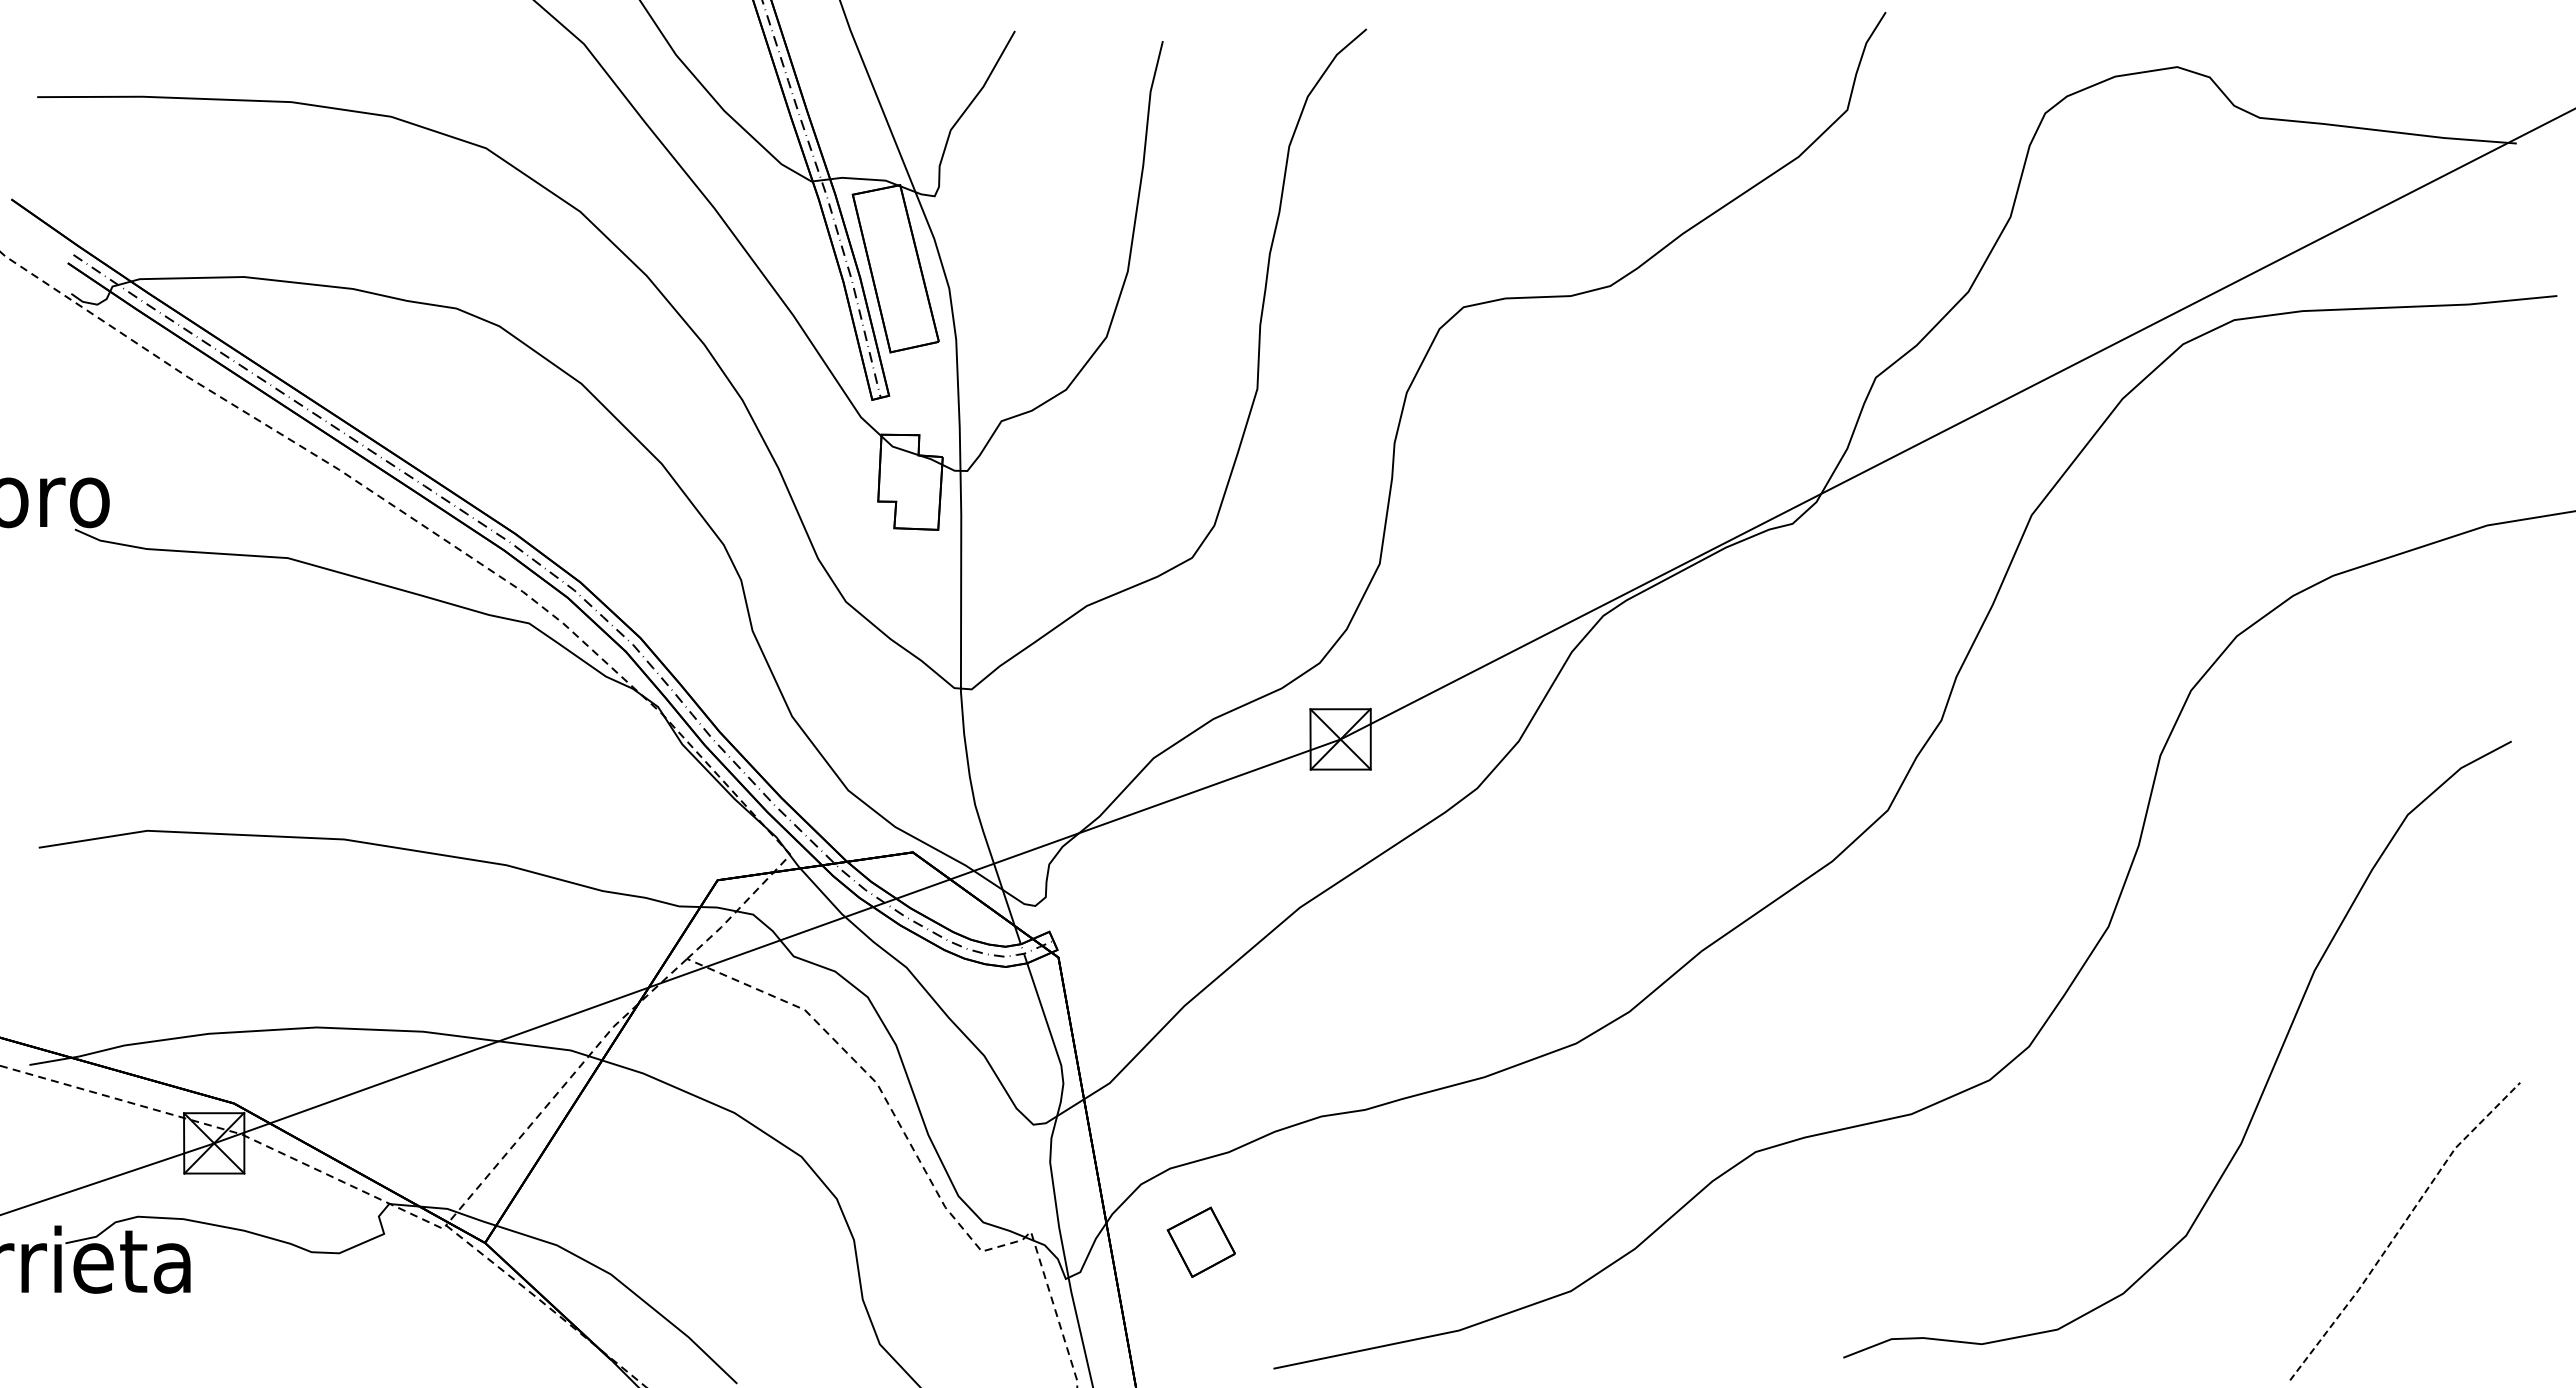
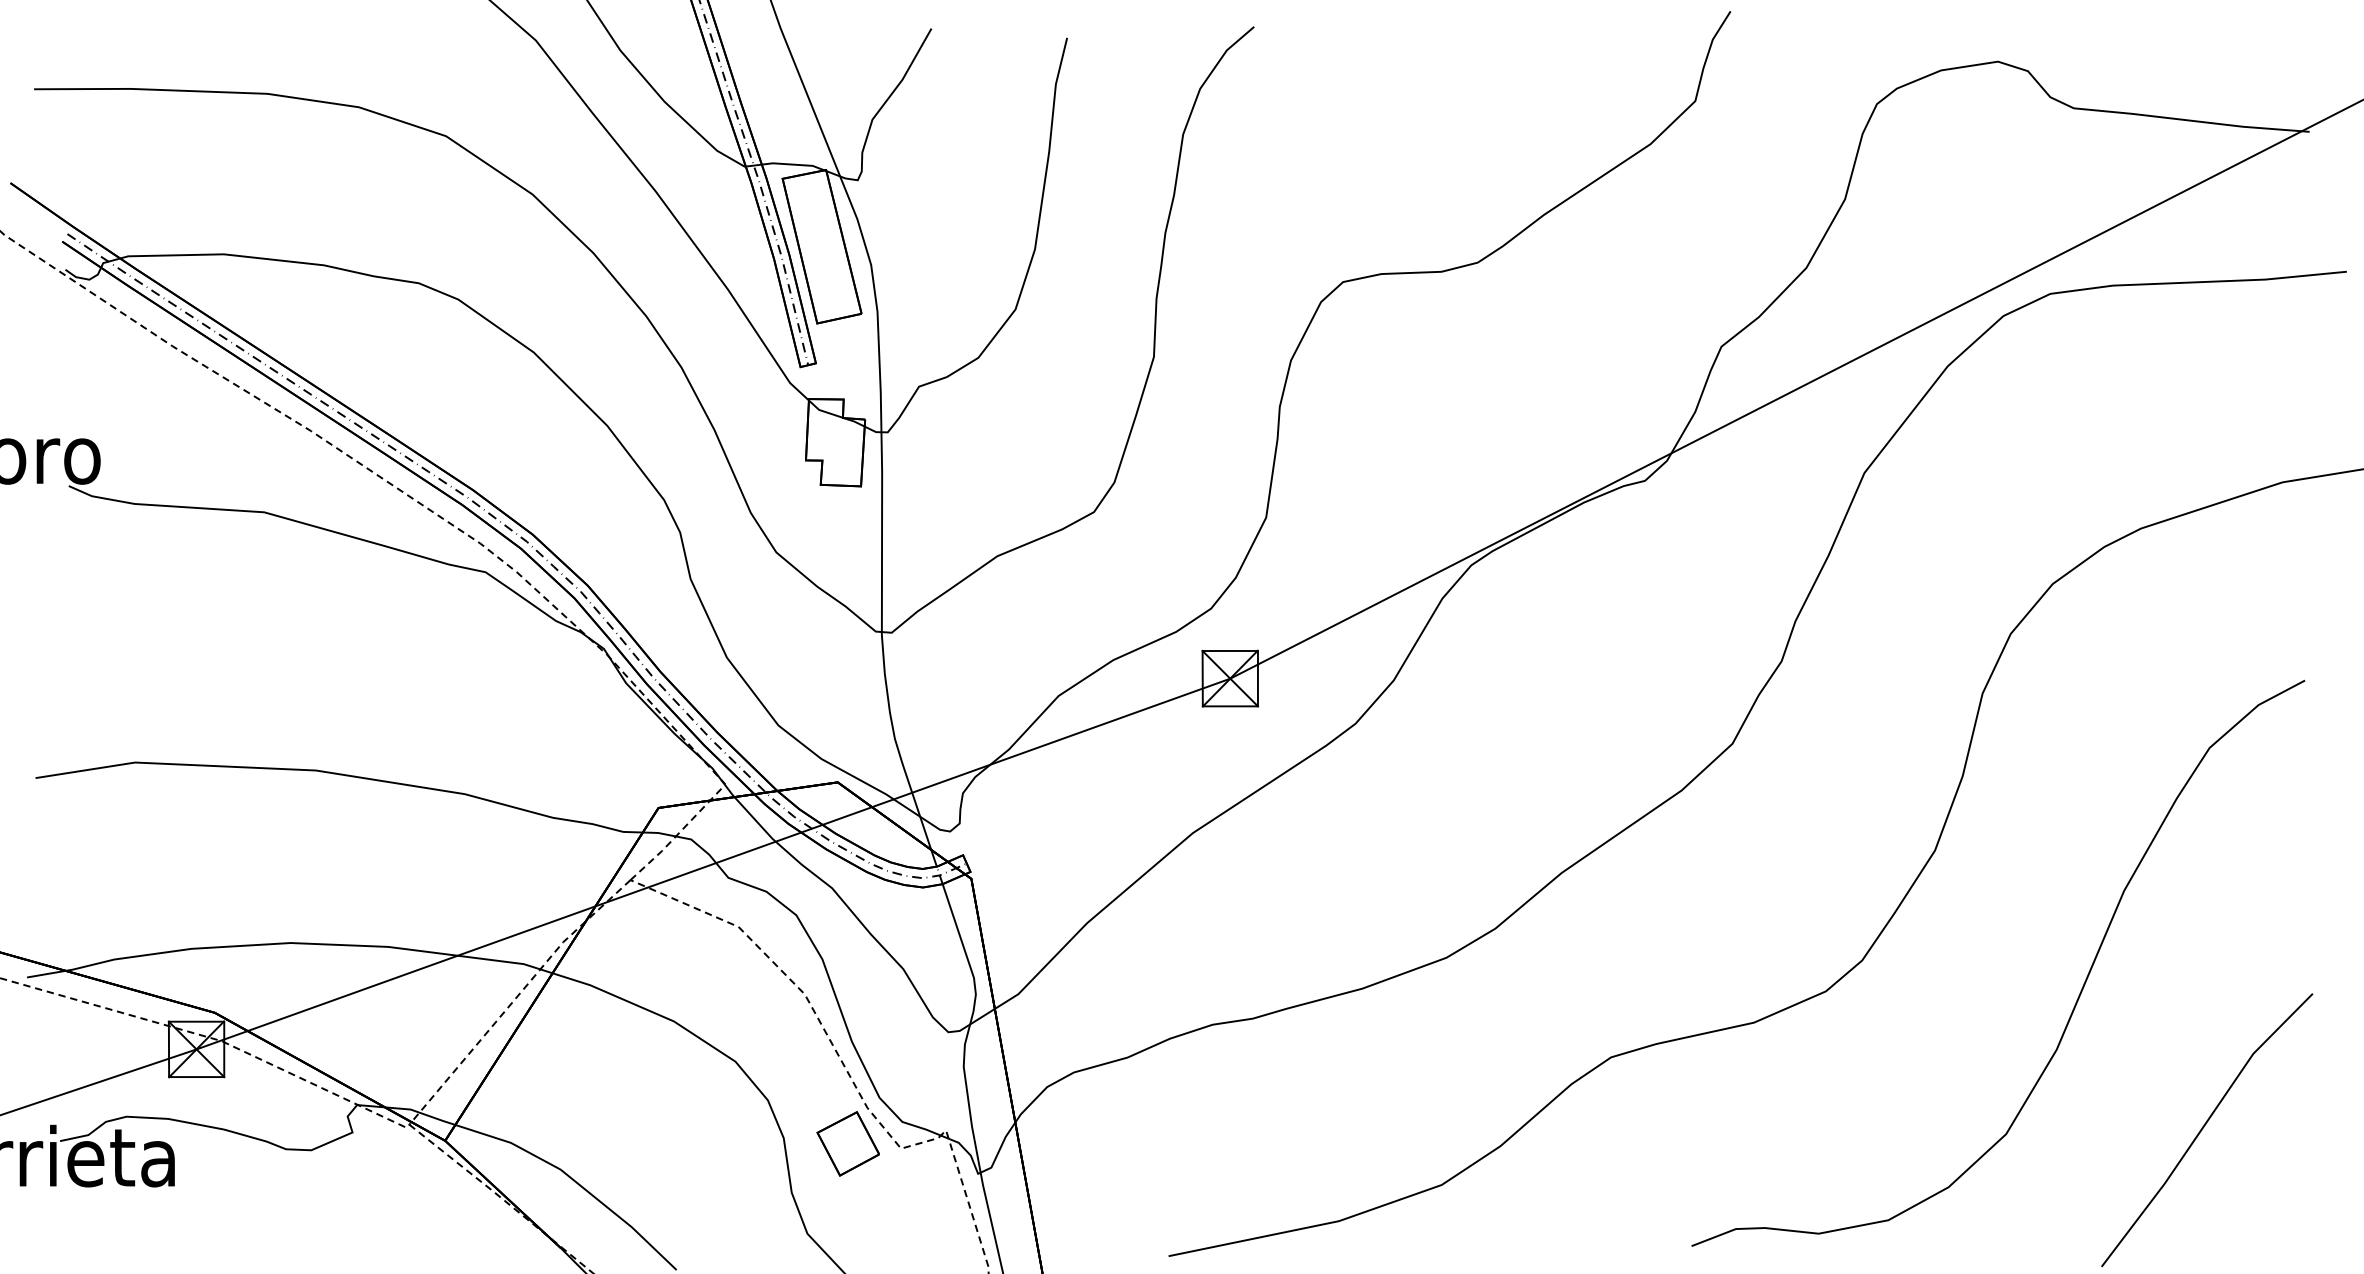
line: (2401, 1227) -> (2203, 1126), dashed -> solid
part: (1200, 1241) -> (847, 1143), moved

